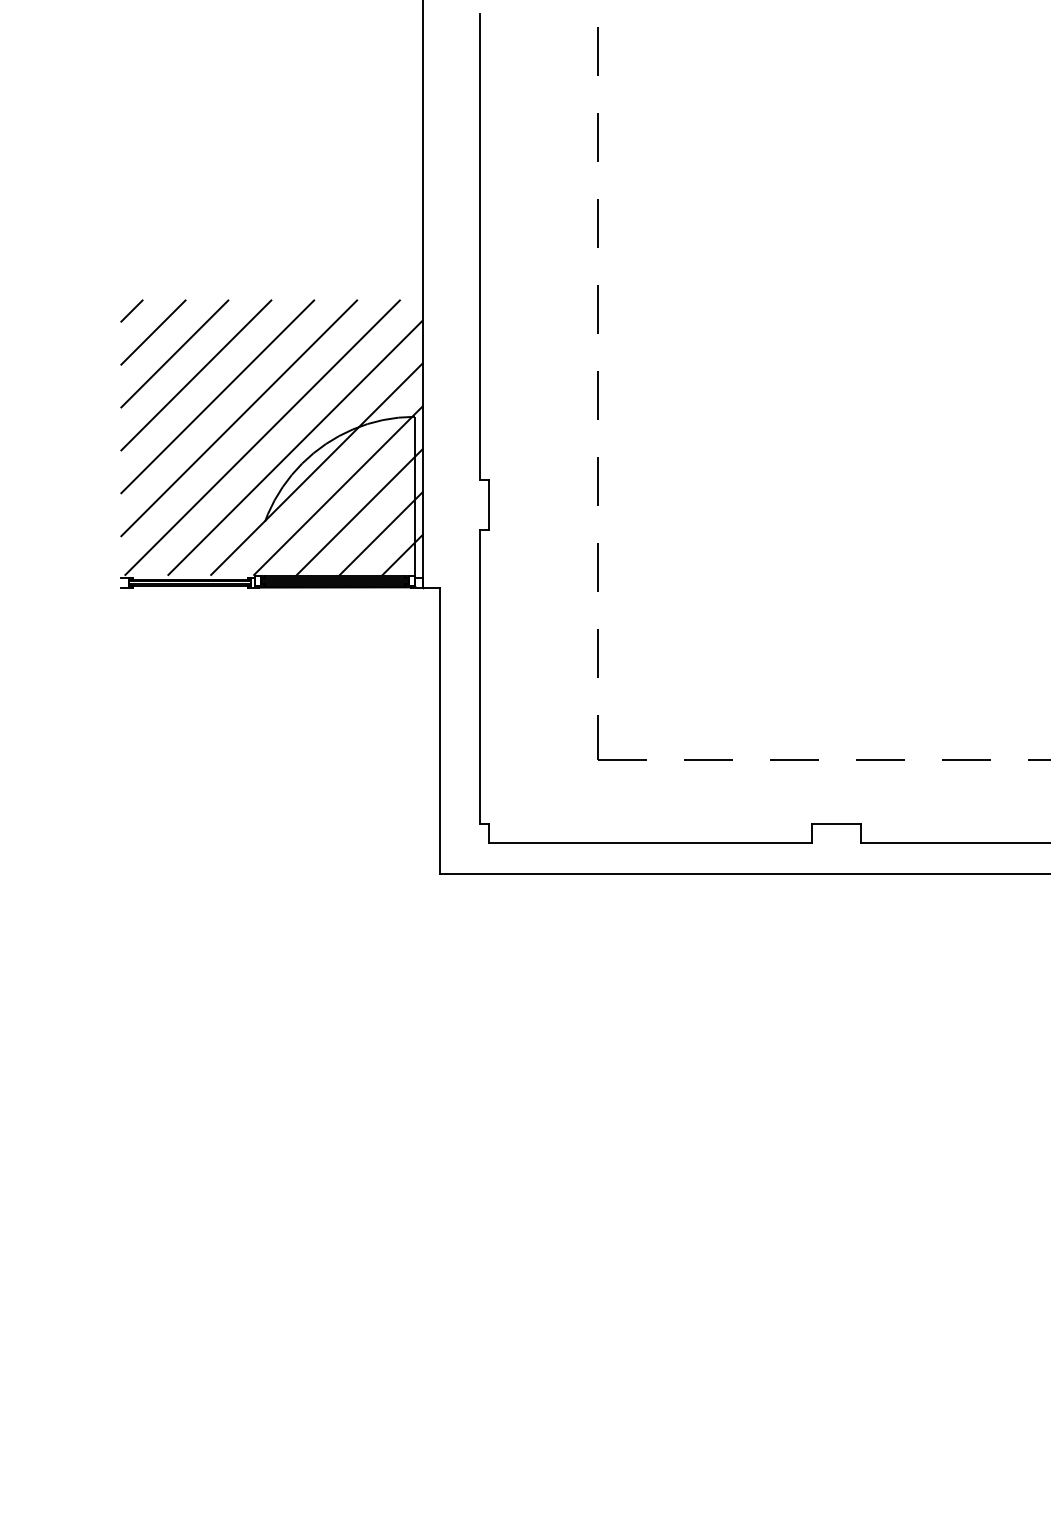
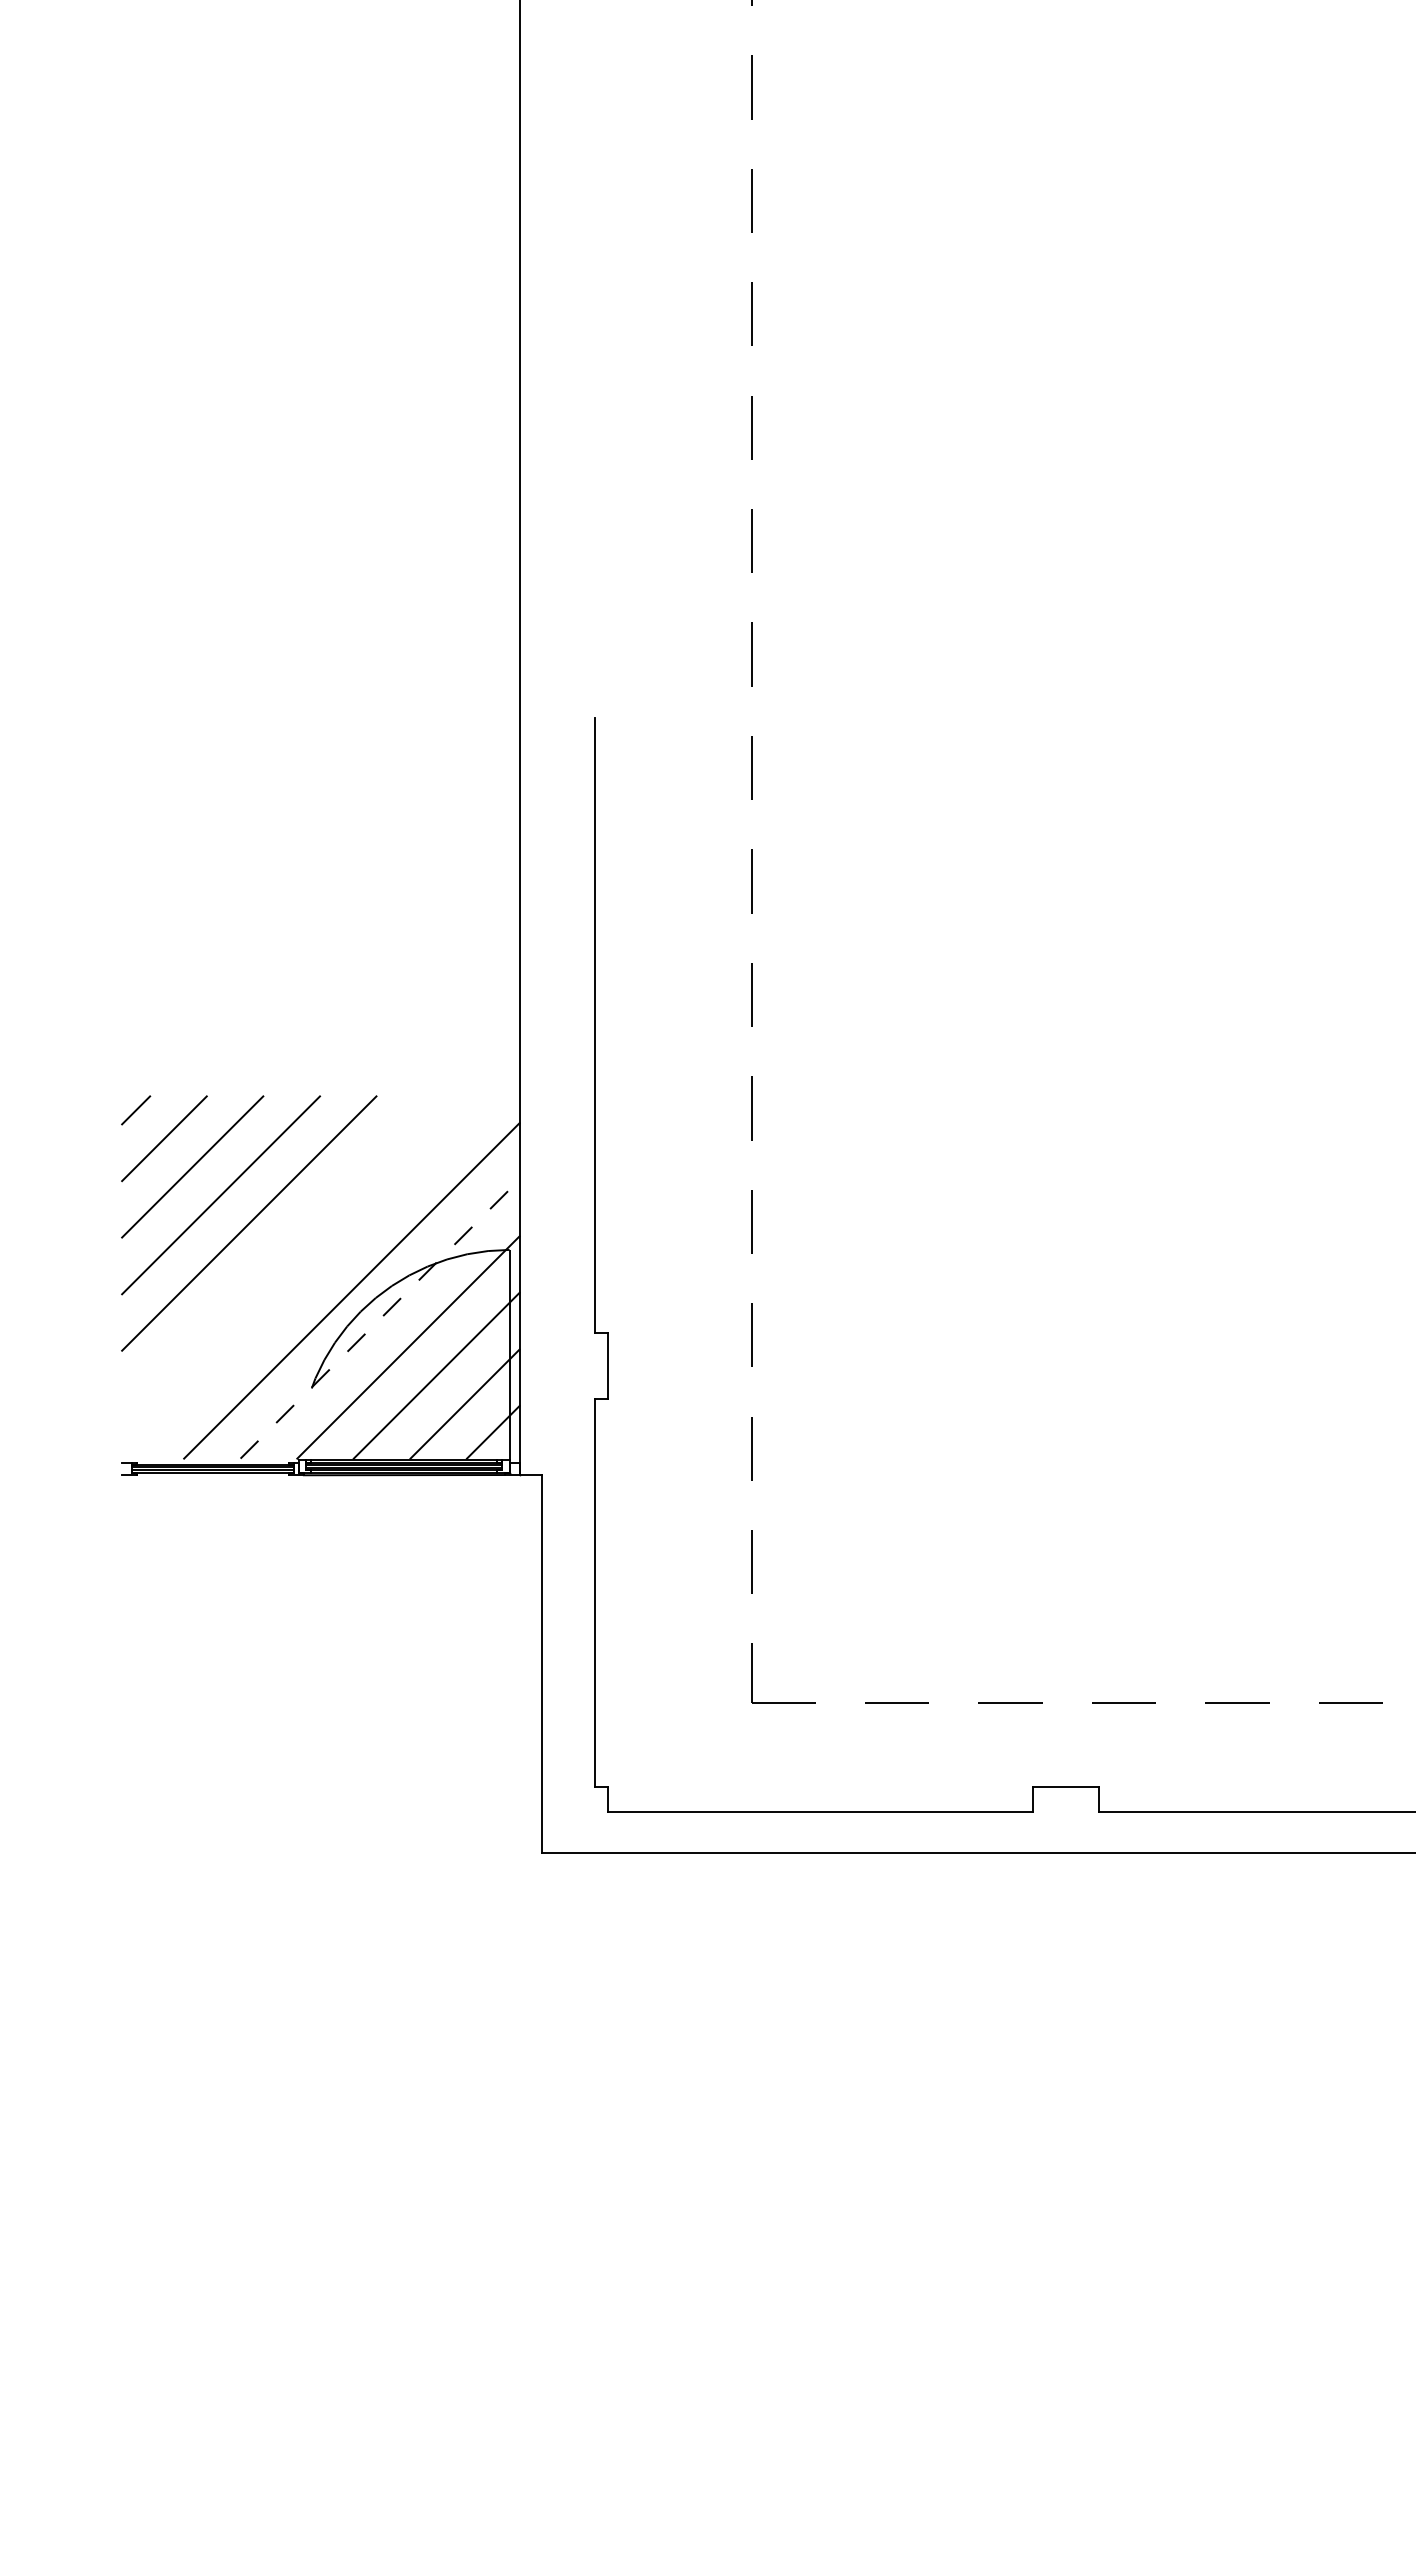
line: (239, 418) -> (277, 1251), removed
line: (262, 437) -> (308, 1277), removed
line: (317, 468) -> (380, 1318), solid -> dashed

